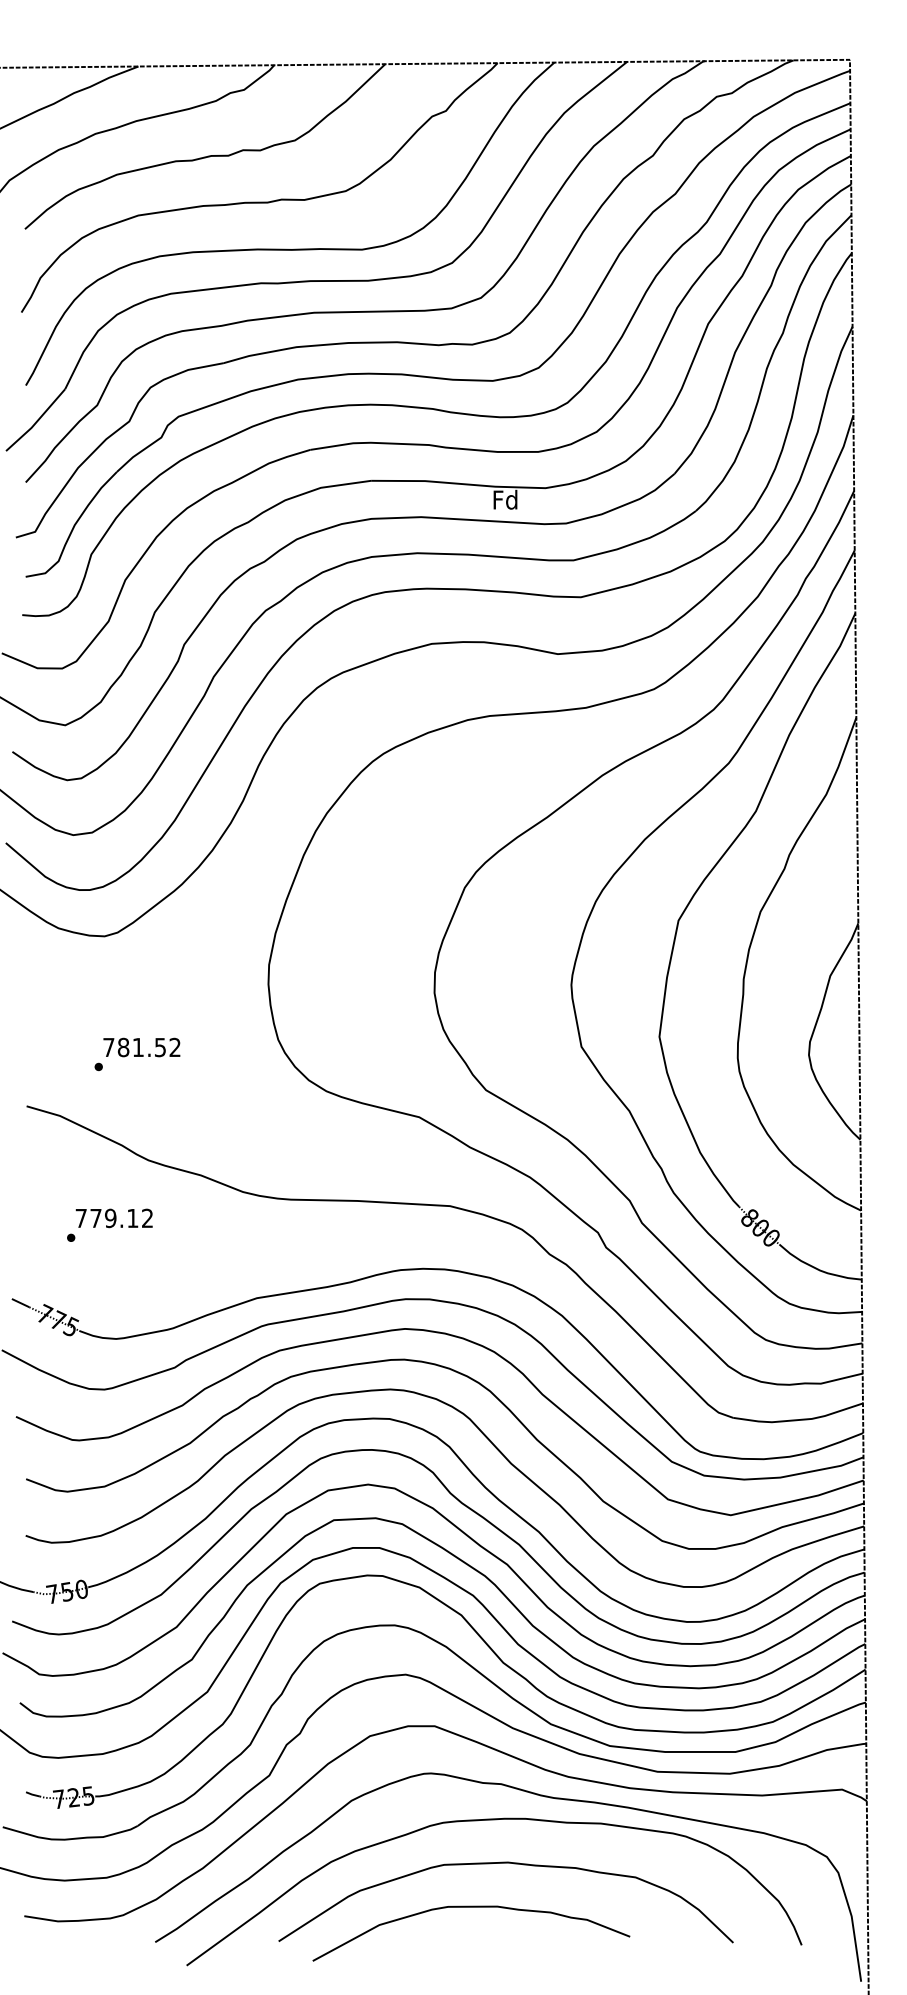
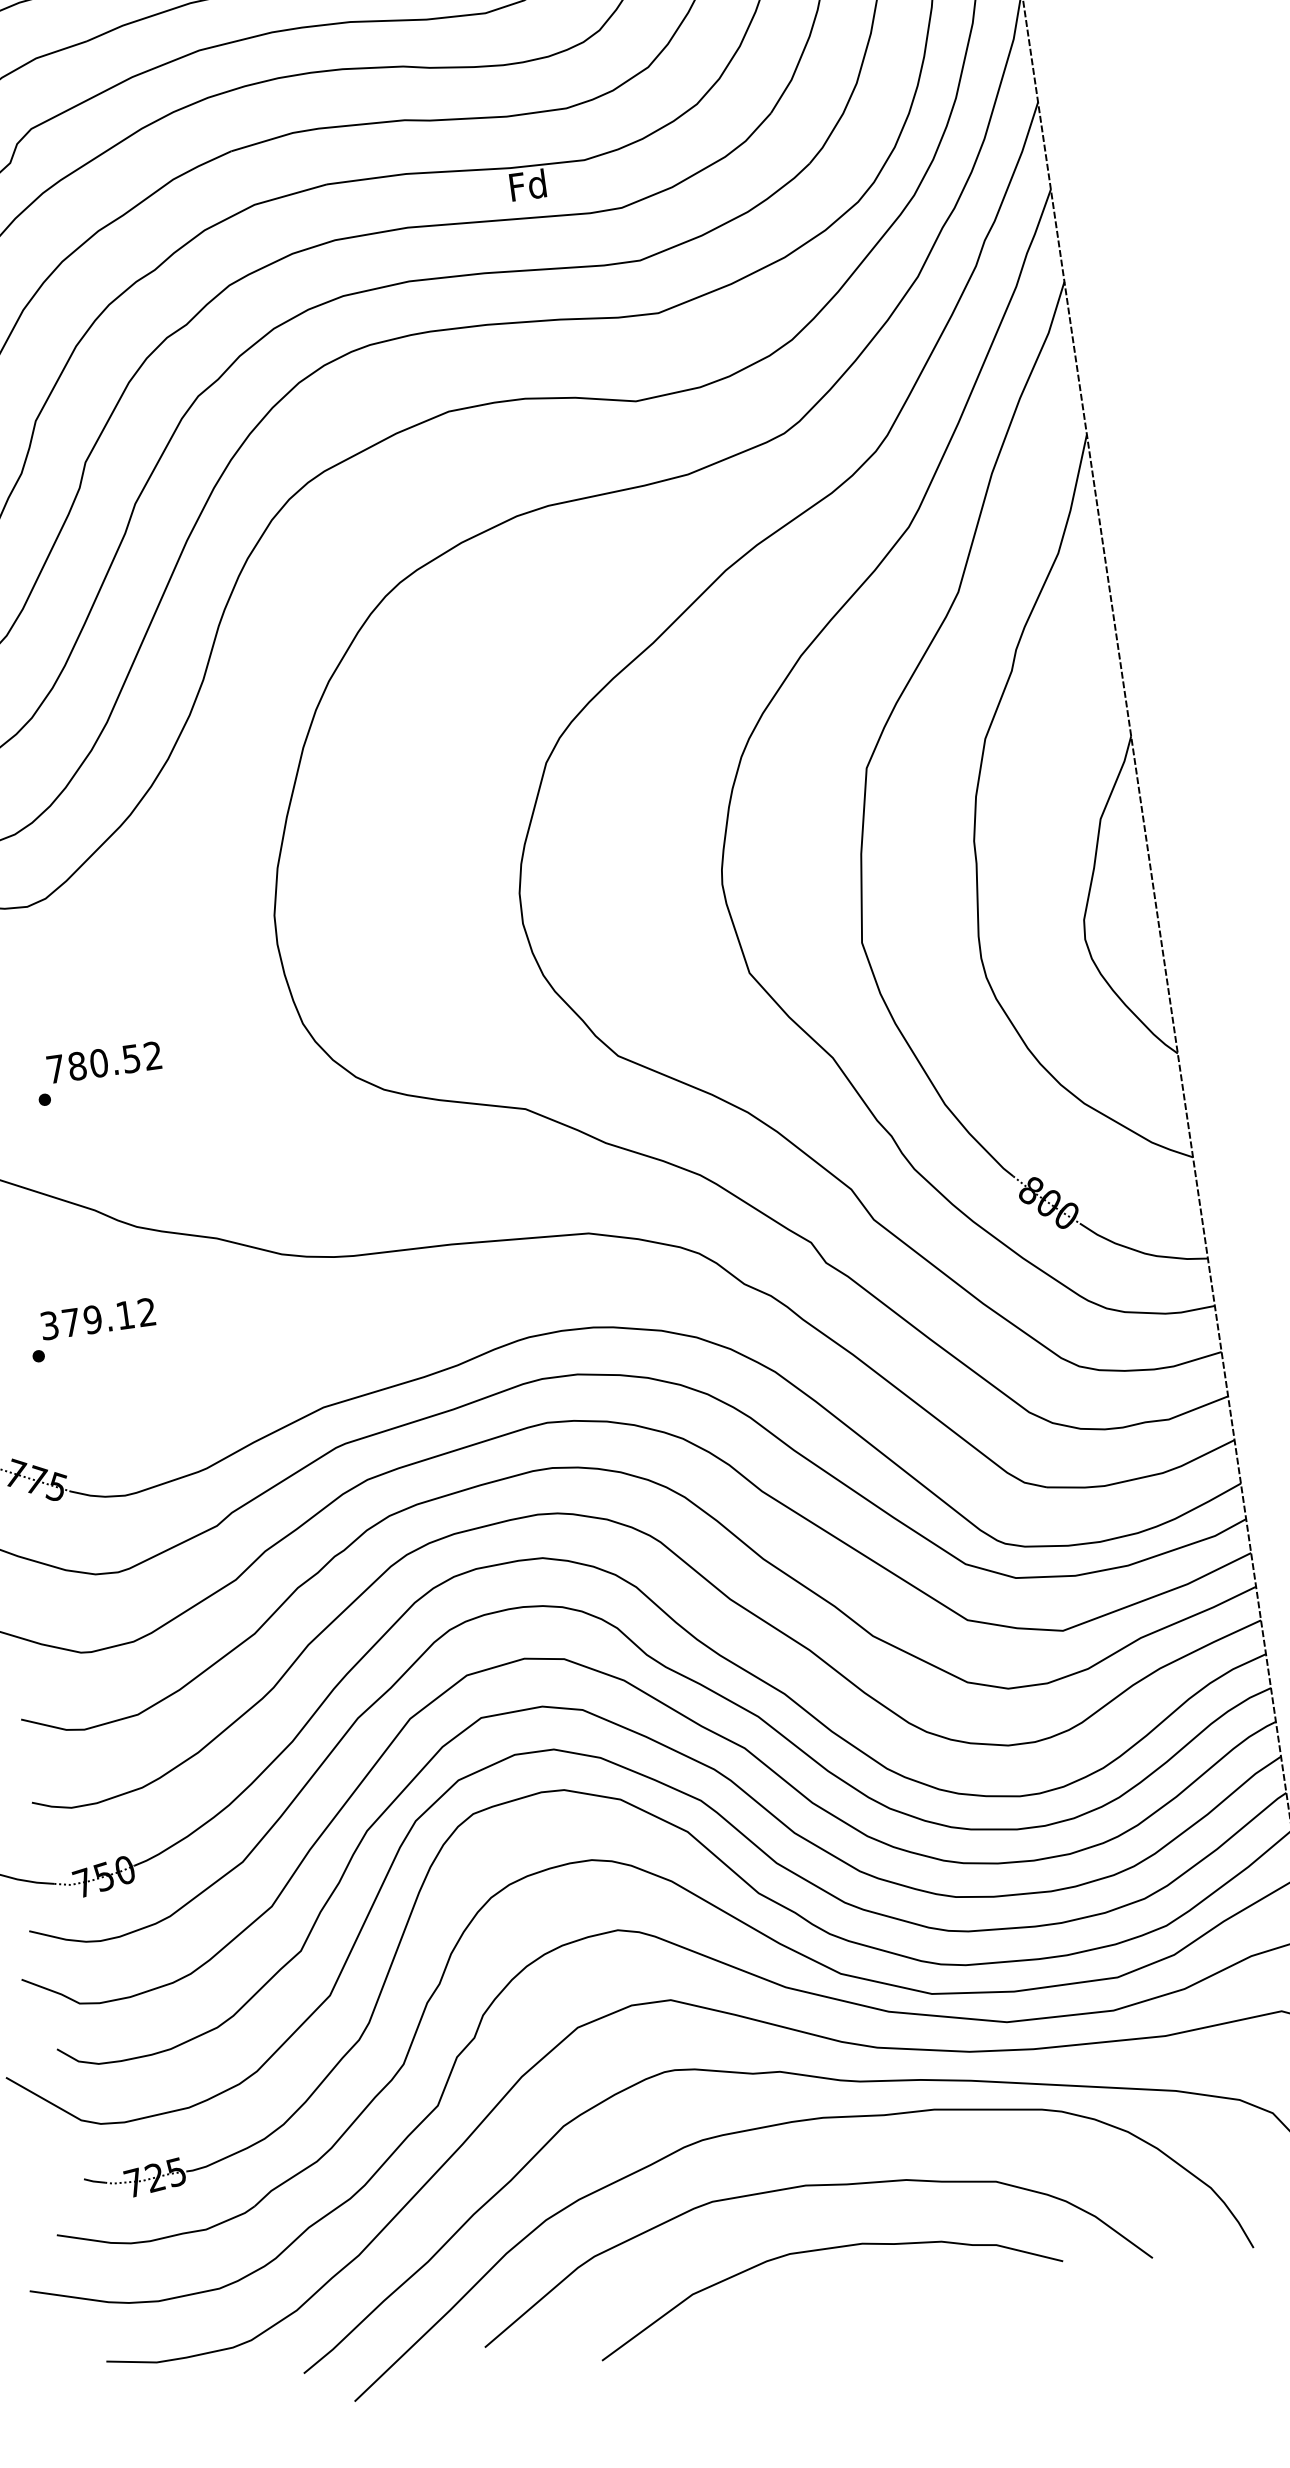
text: (138, 1047) -> (99, 1063), 781.52 -> 780.52
text: (80, 1218) -> (48, 1325), 779.12 -> 379.12
curve: (471, 1907) -> (824, 2250), moved

